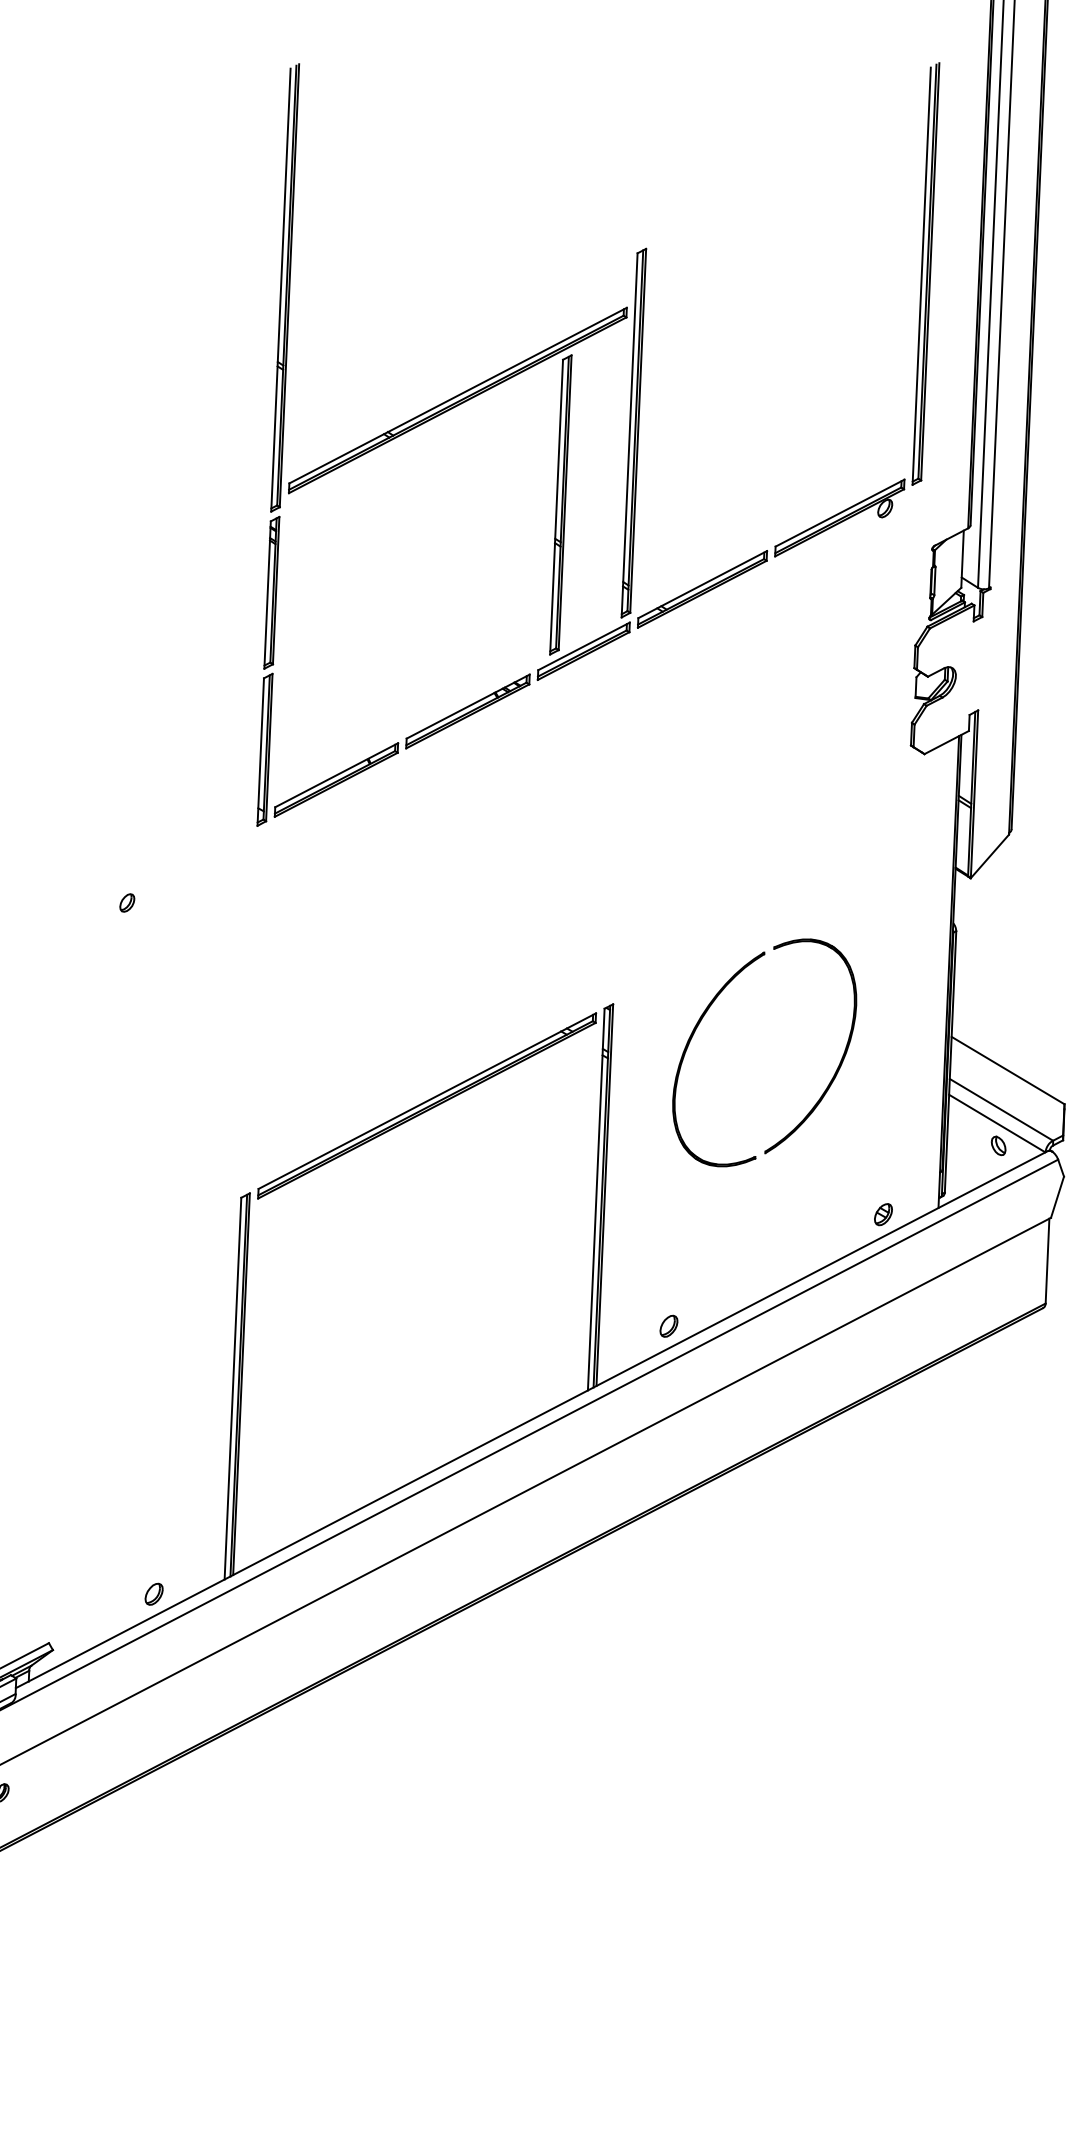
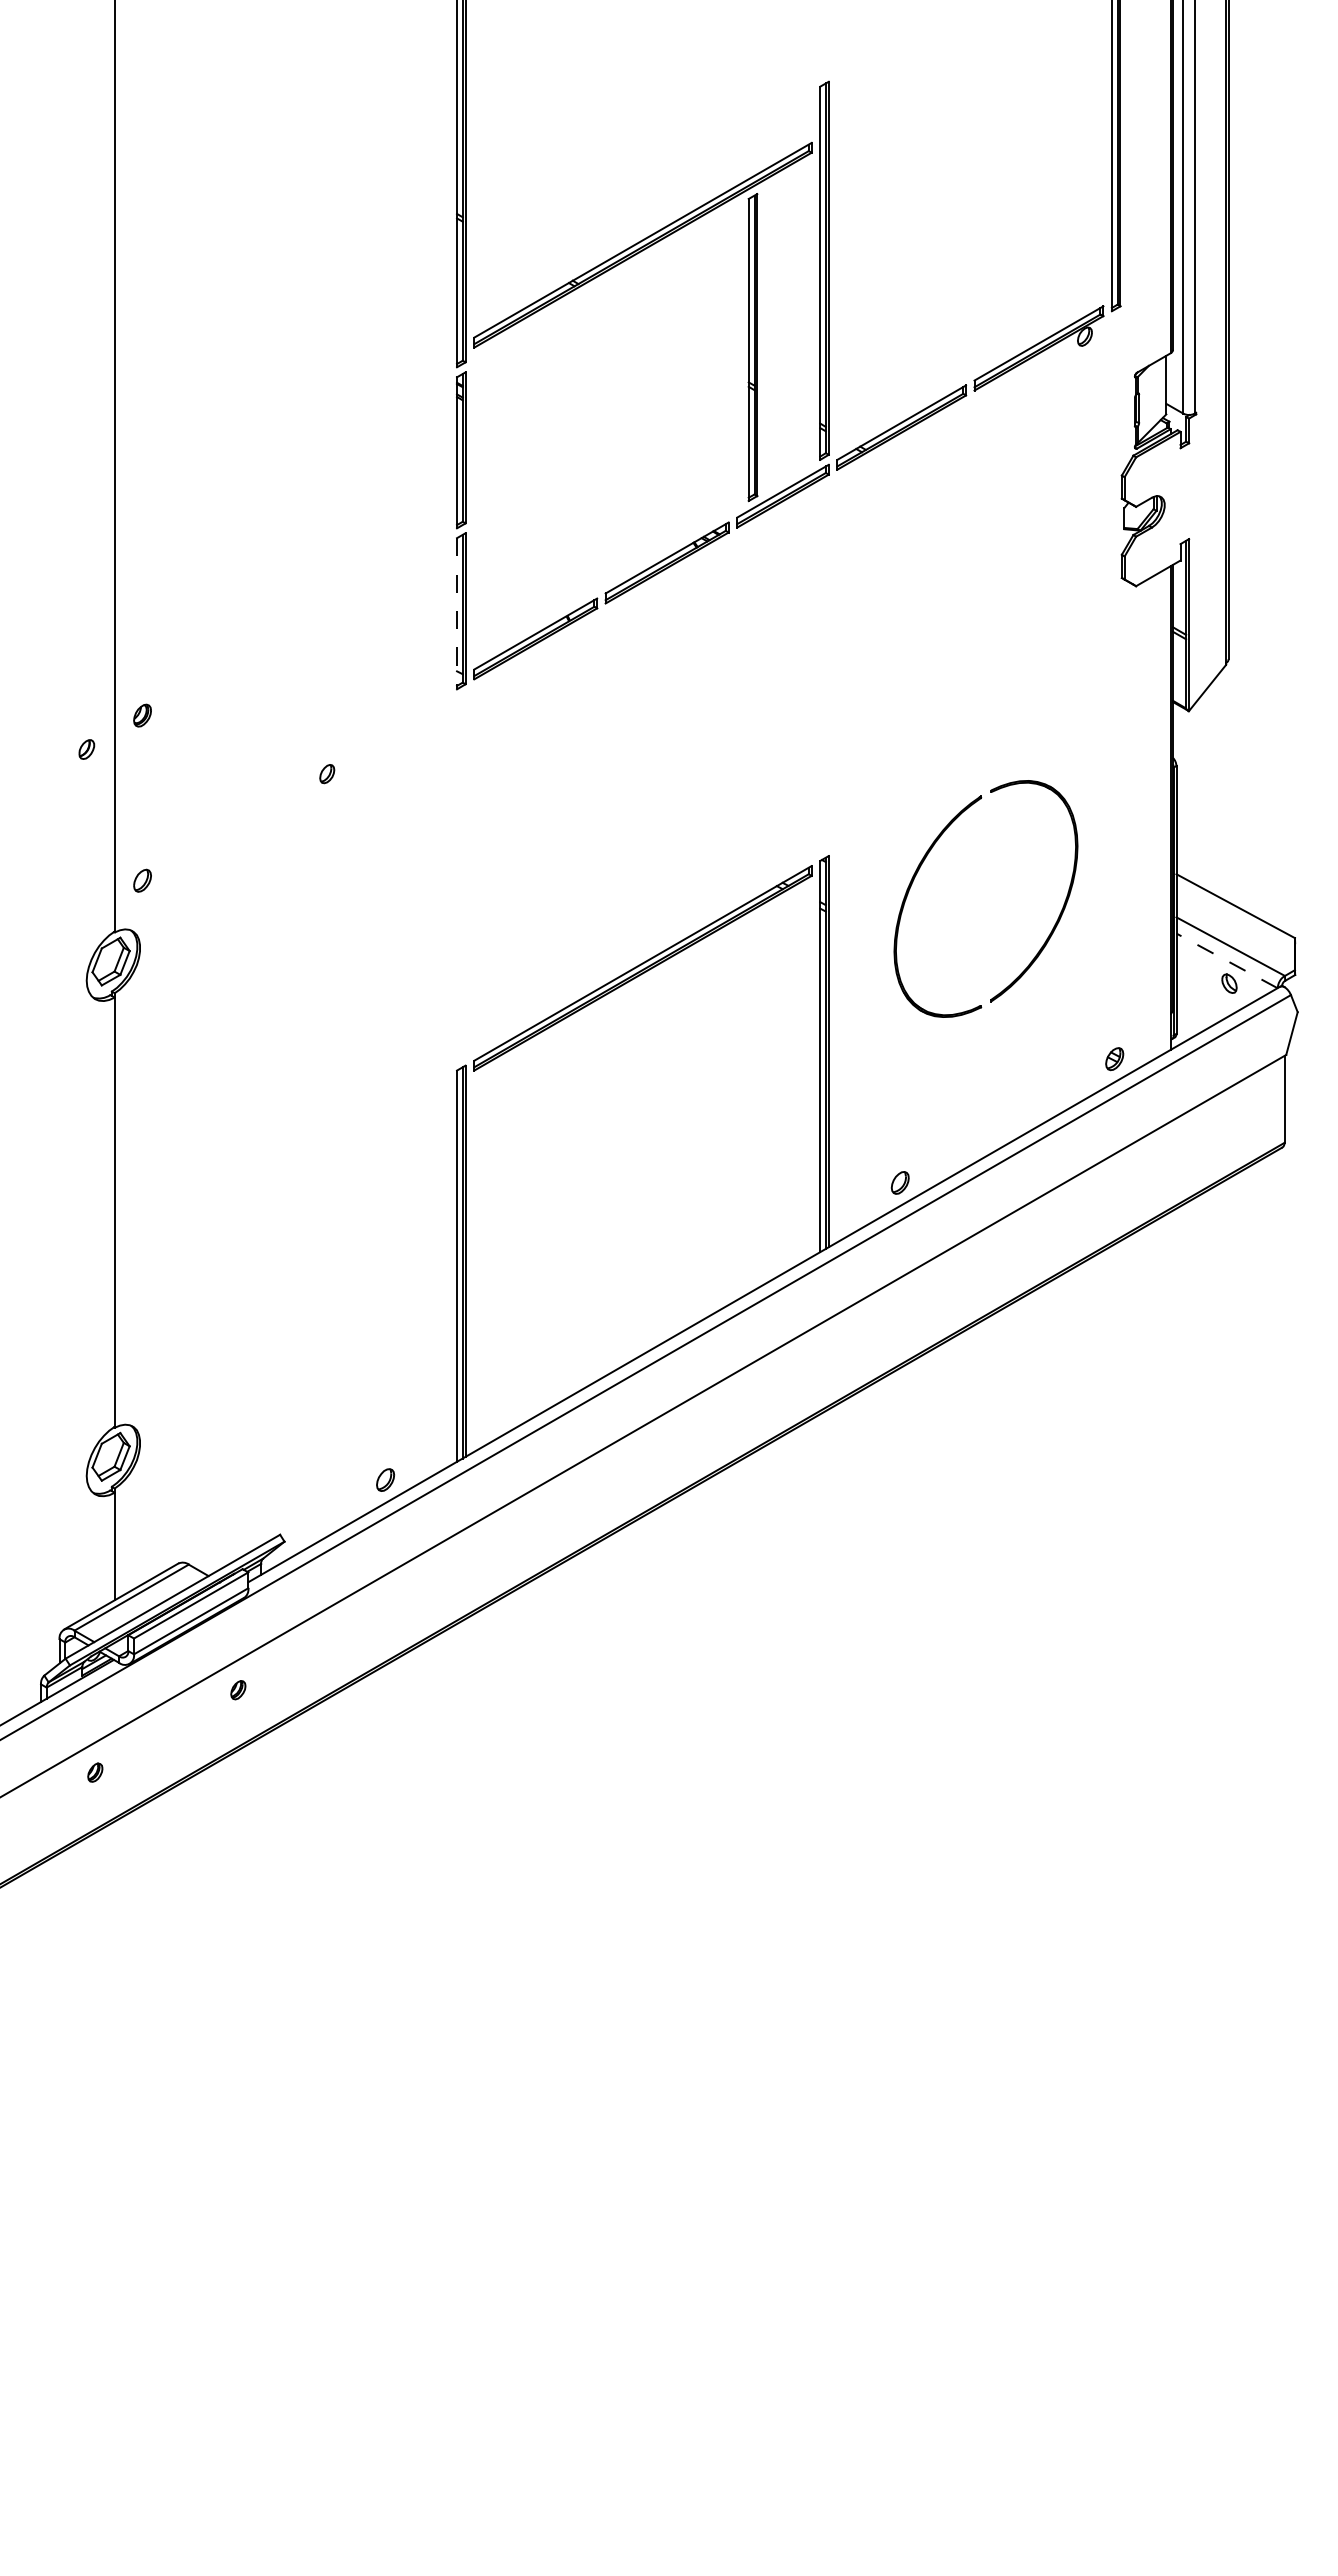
line: (261, 751) -> (457, 613), solid -> dashed
line: (996, 1123) -> (1226, 960), solid -> dashed

